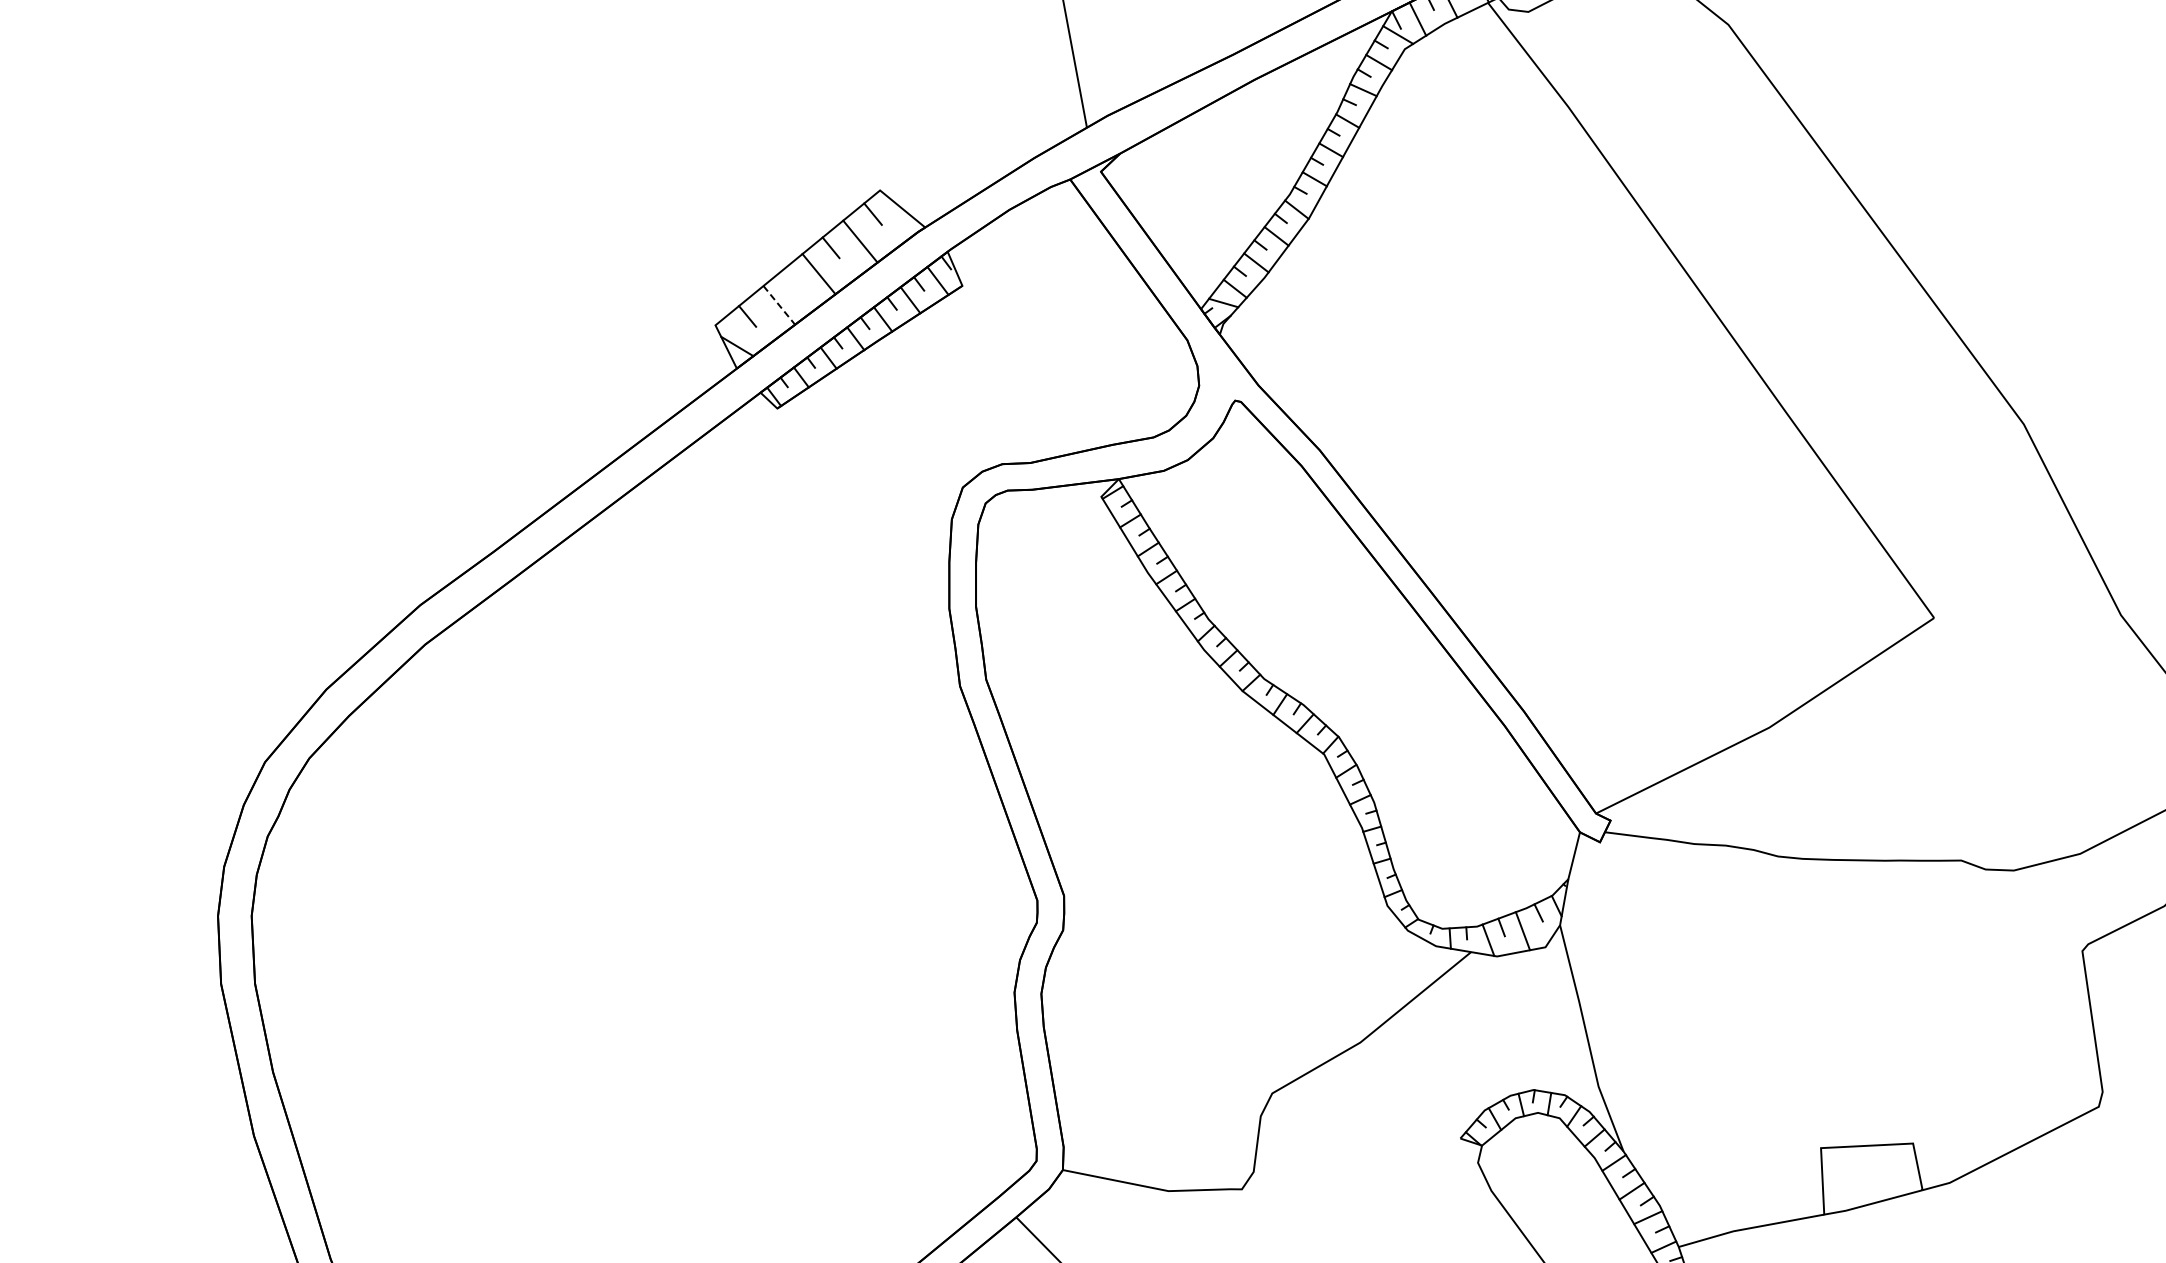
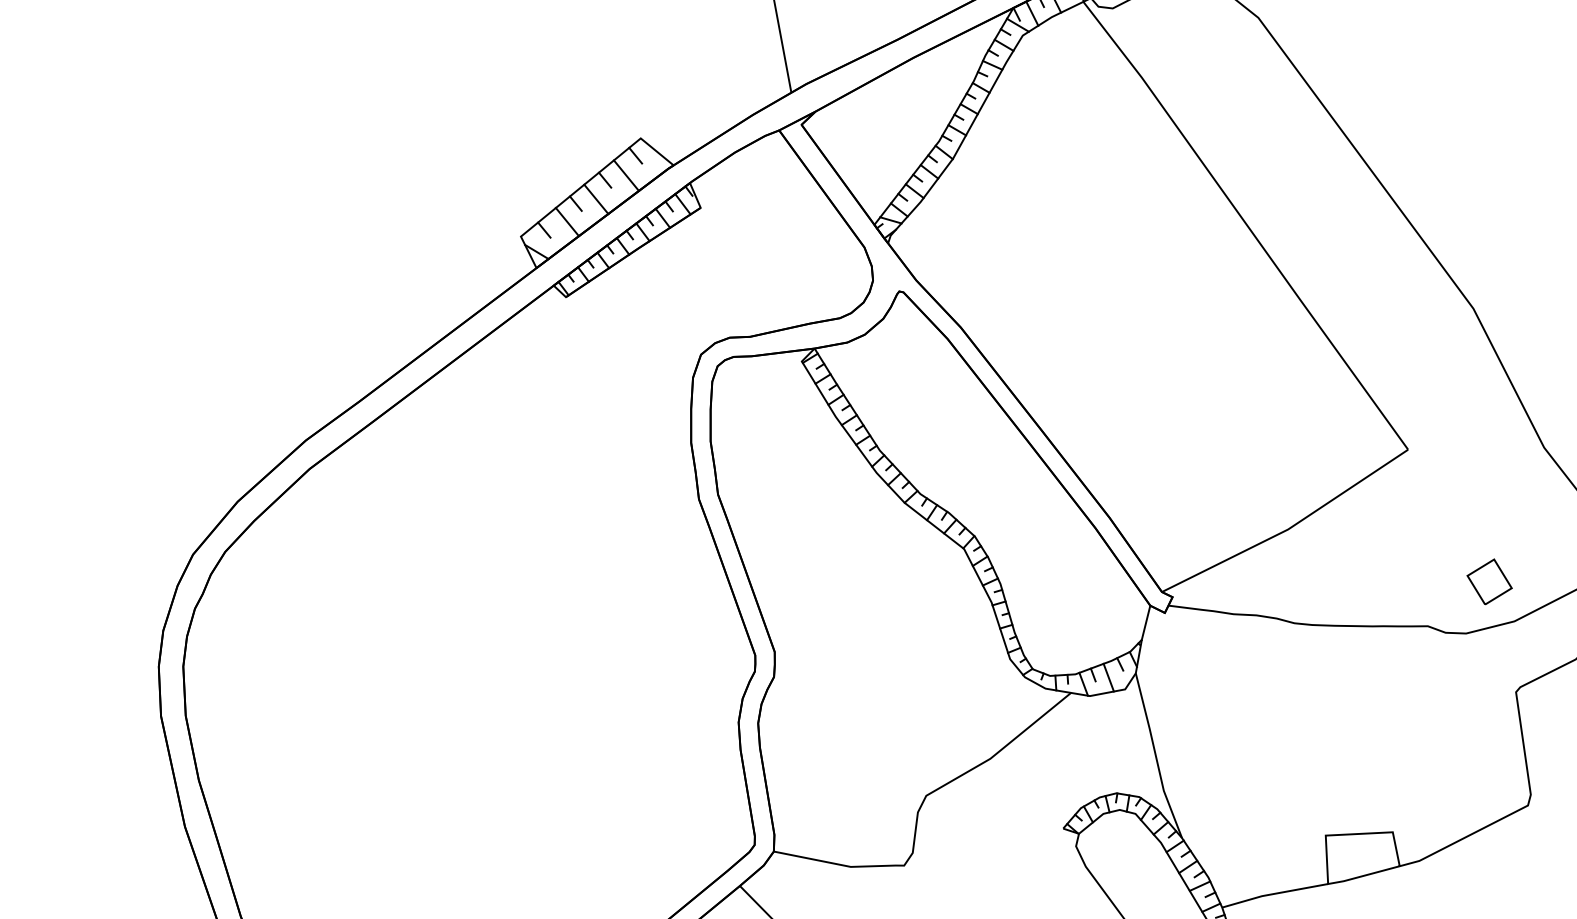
line: (790, 280) -> (575, 203), added
line: (779, 305) -> (567, 222), dashed -> solid
part: (2045, 799) -> (1489, 581), added

